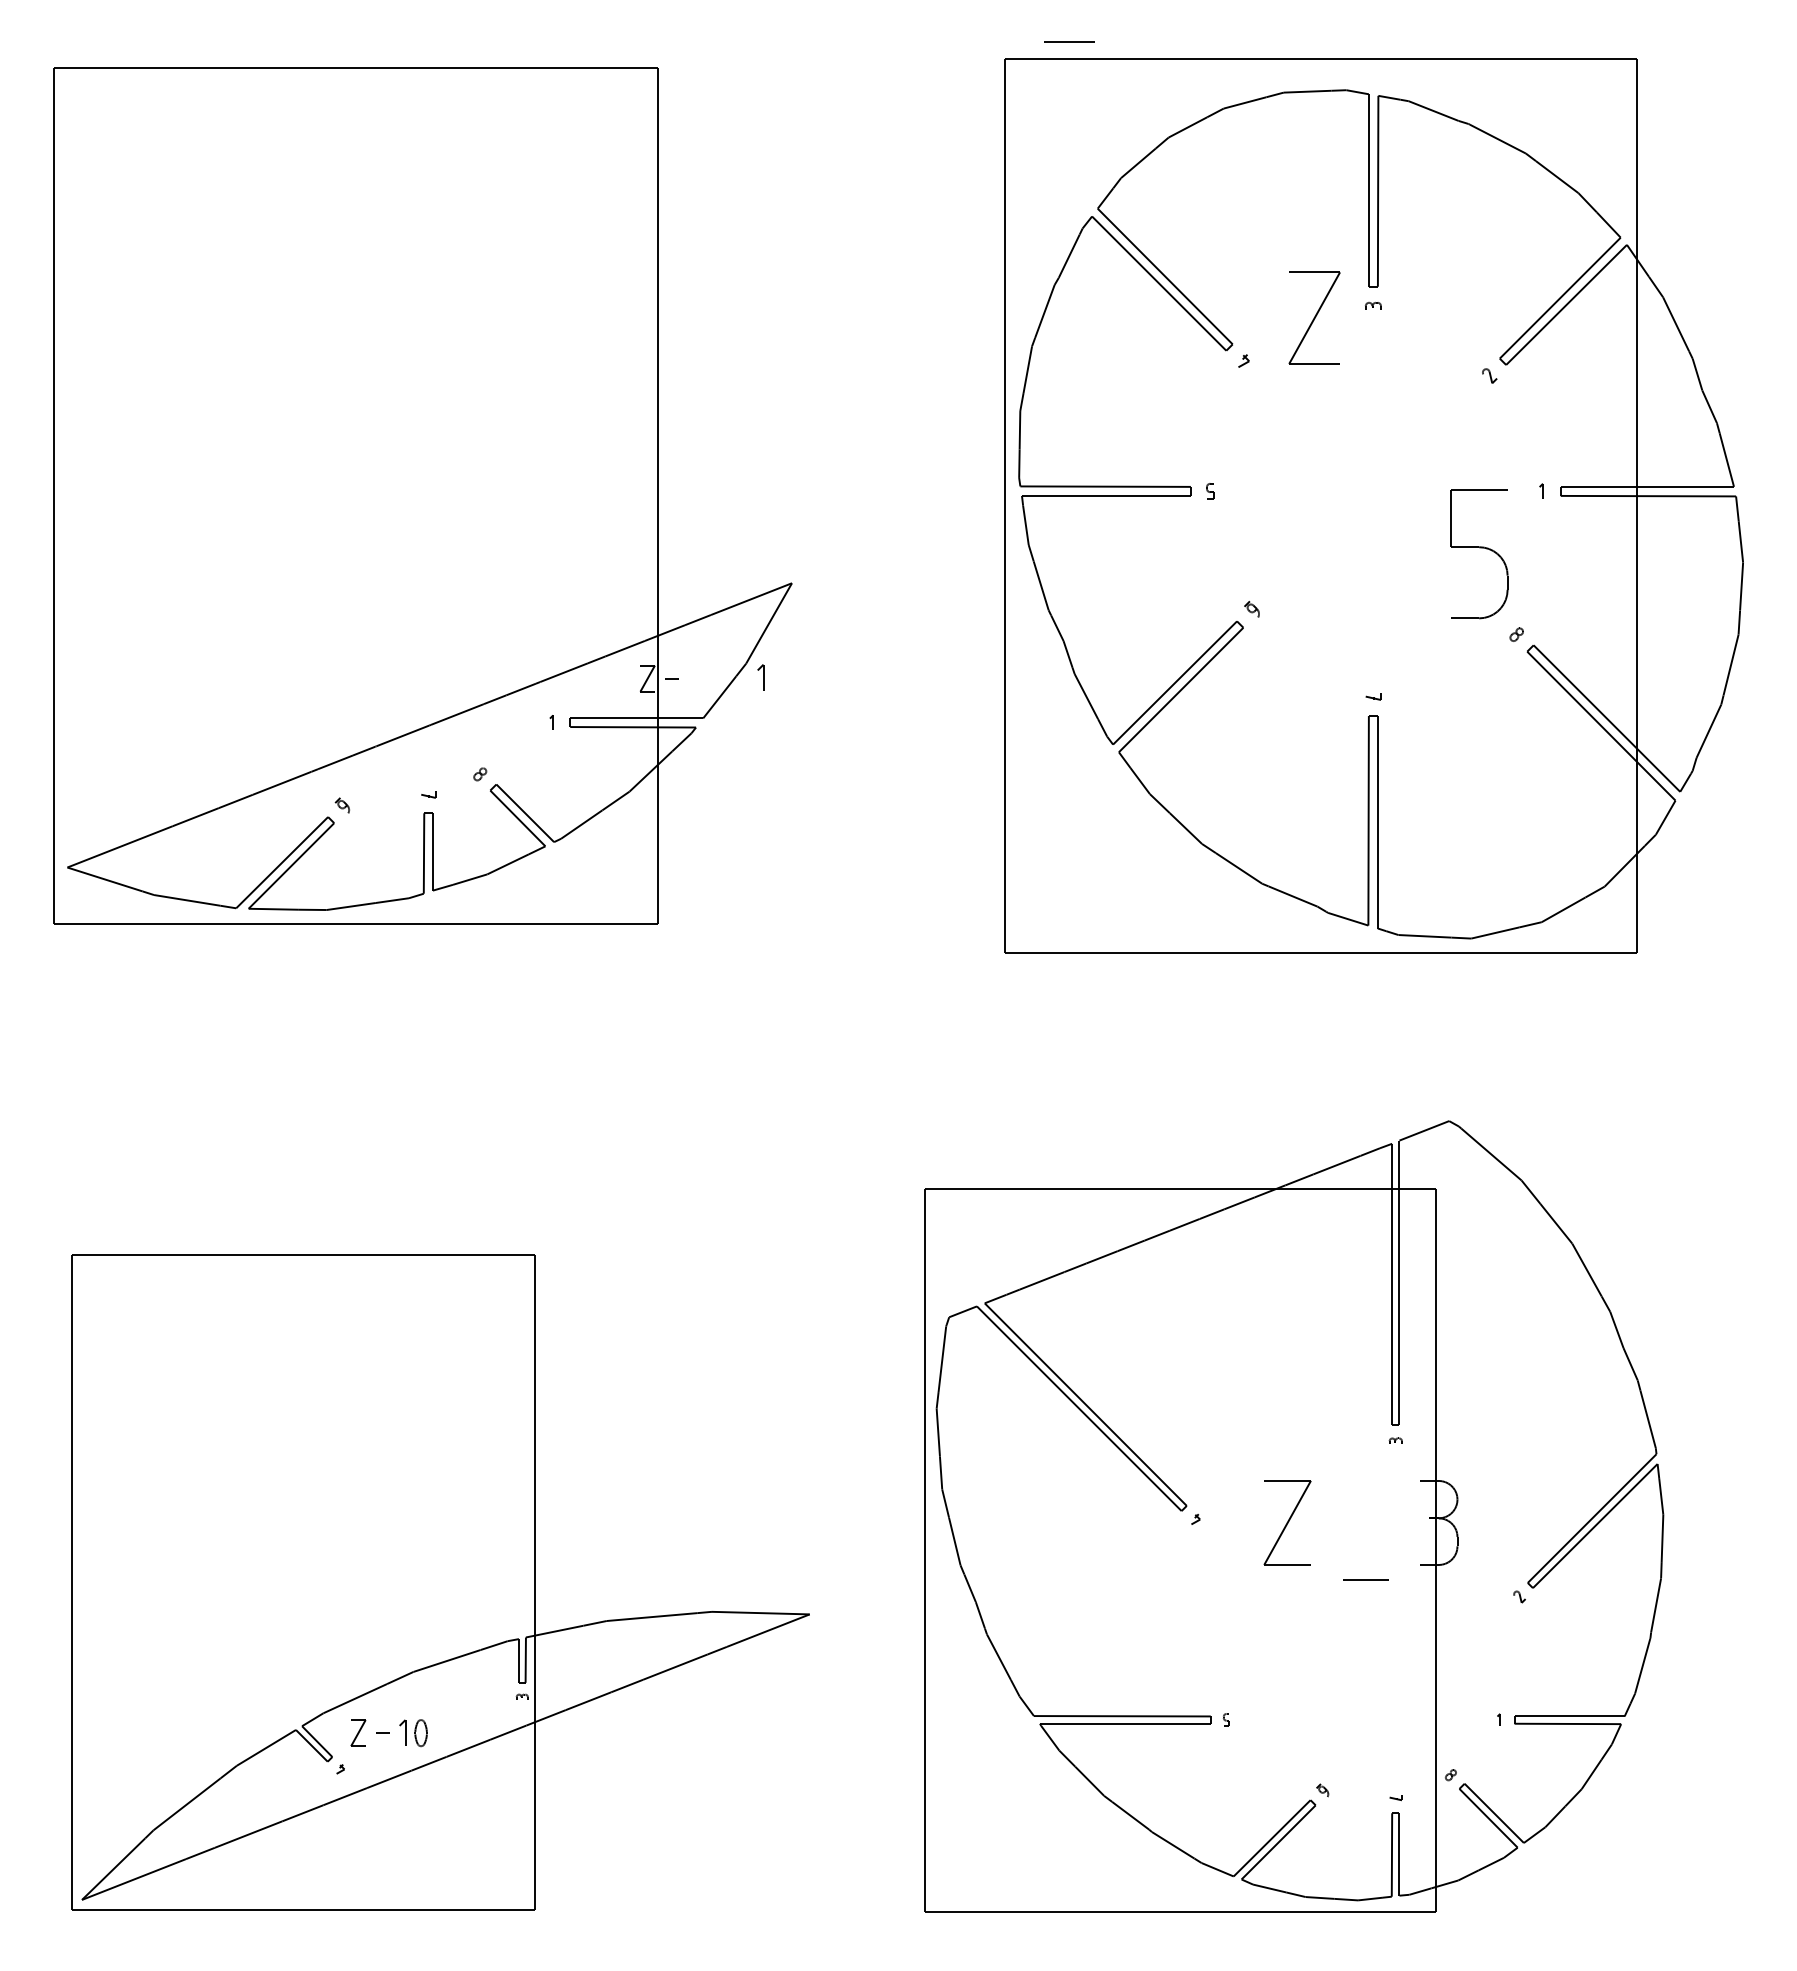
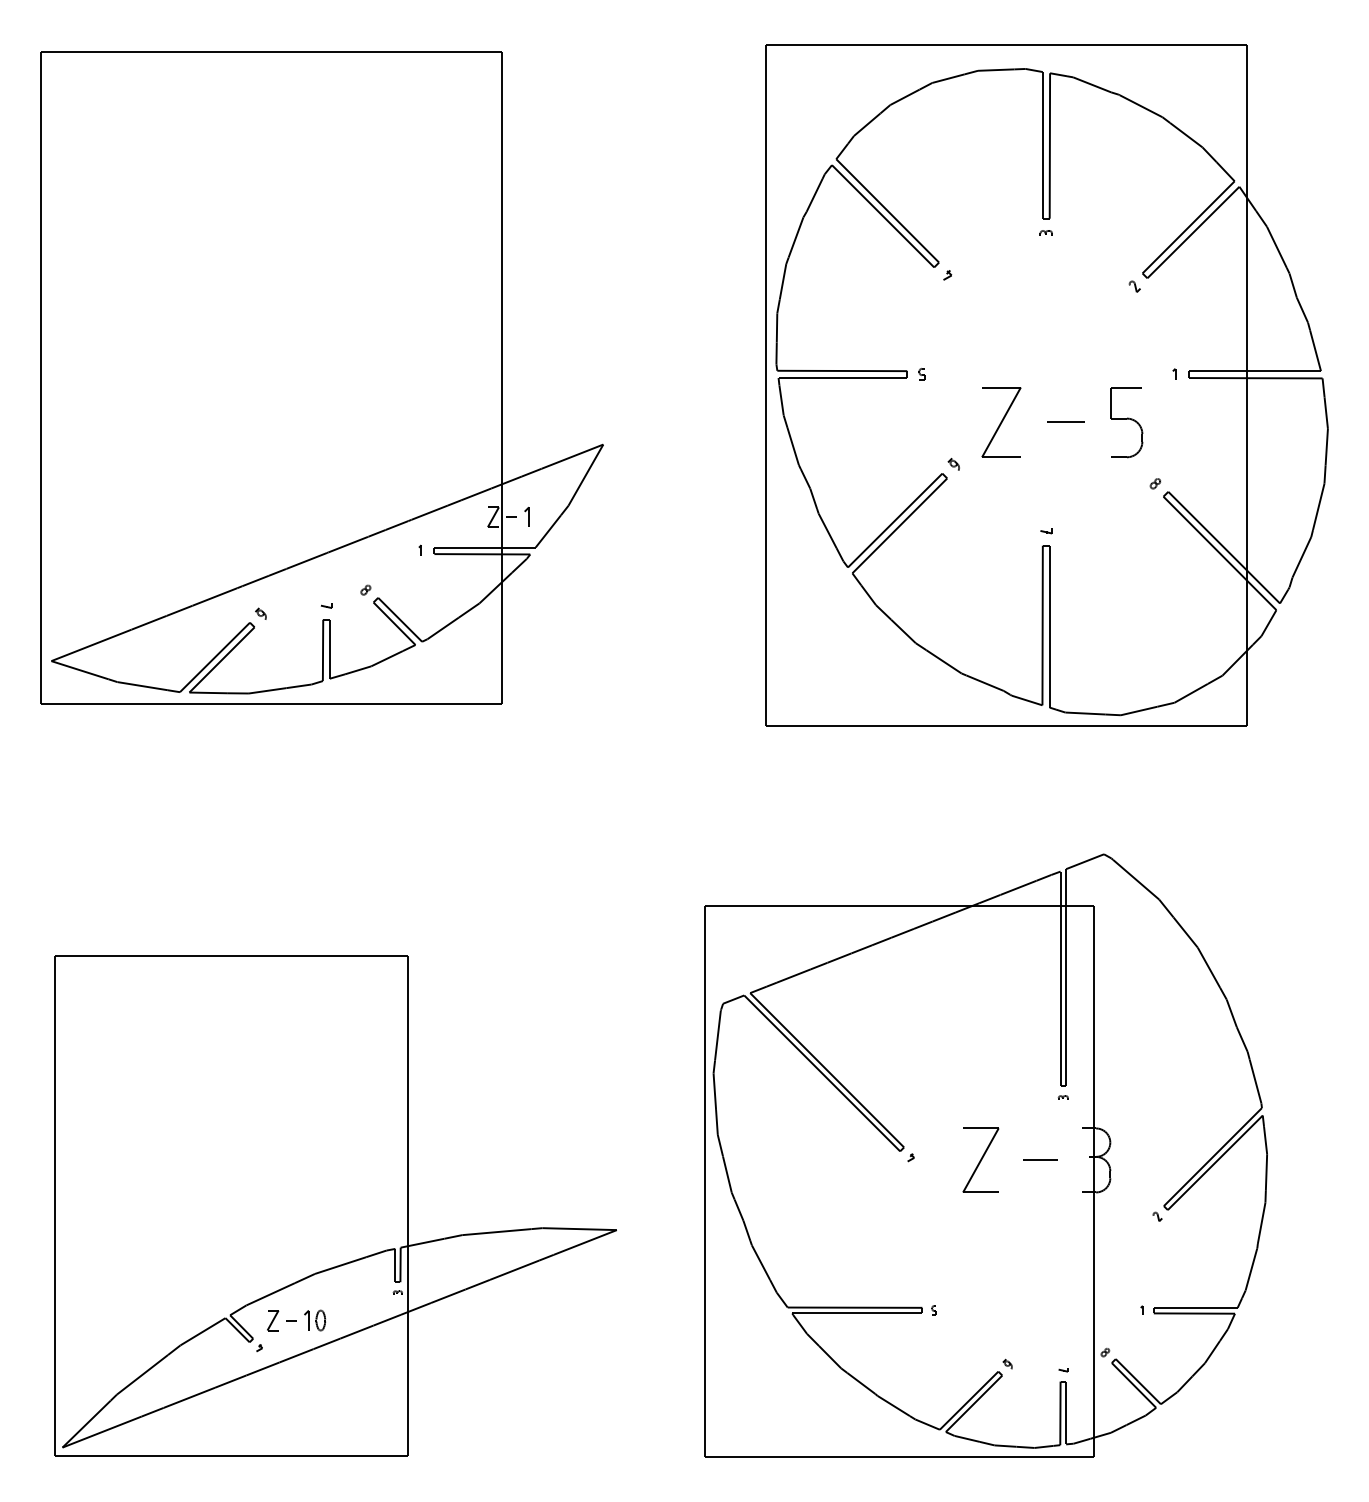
line: (1069, 41) -> (1066, 421), moved
part: (1314, 317) -> (1001, 421), moved
part: (1479, 553) -> (1127, 421), size x0.71
part: (760, 677) -> (526, 517), moved
line: (1365, 1579) -> (1040, 1160), moved

